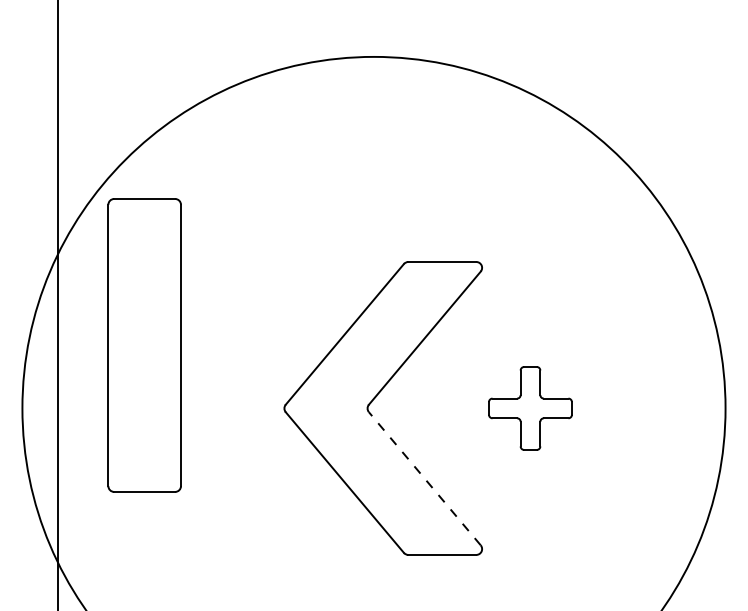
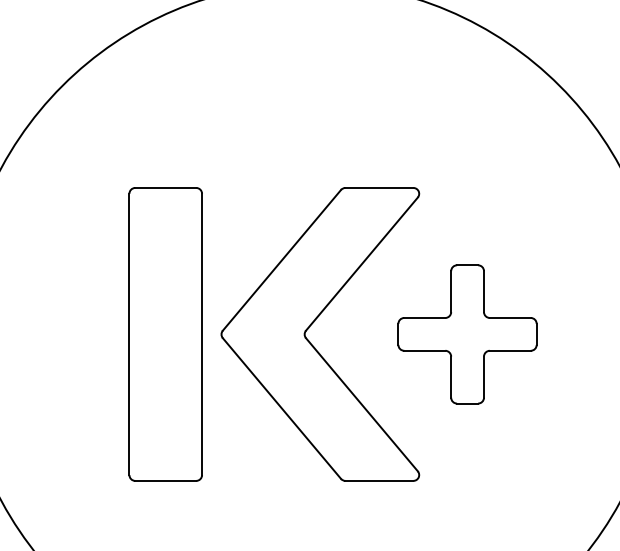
part: (144, 345) -> (165, 334), moved
part: (530, 408) -> (467, 334), size x1.67
line: (424, 478) -> (361, 404), dashed -> solid

